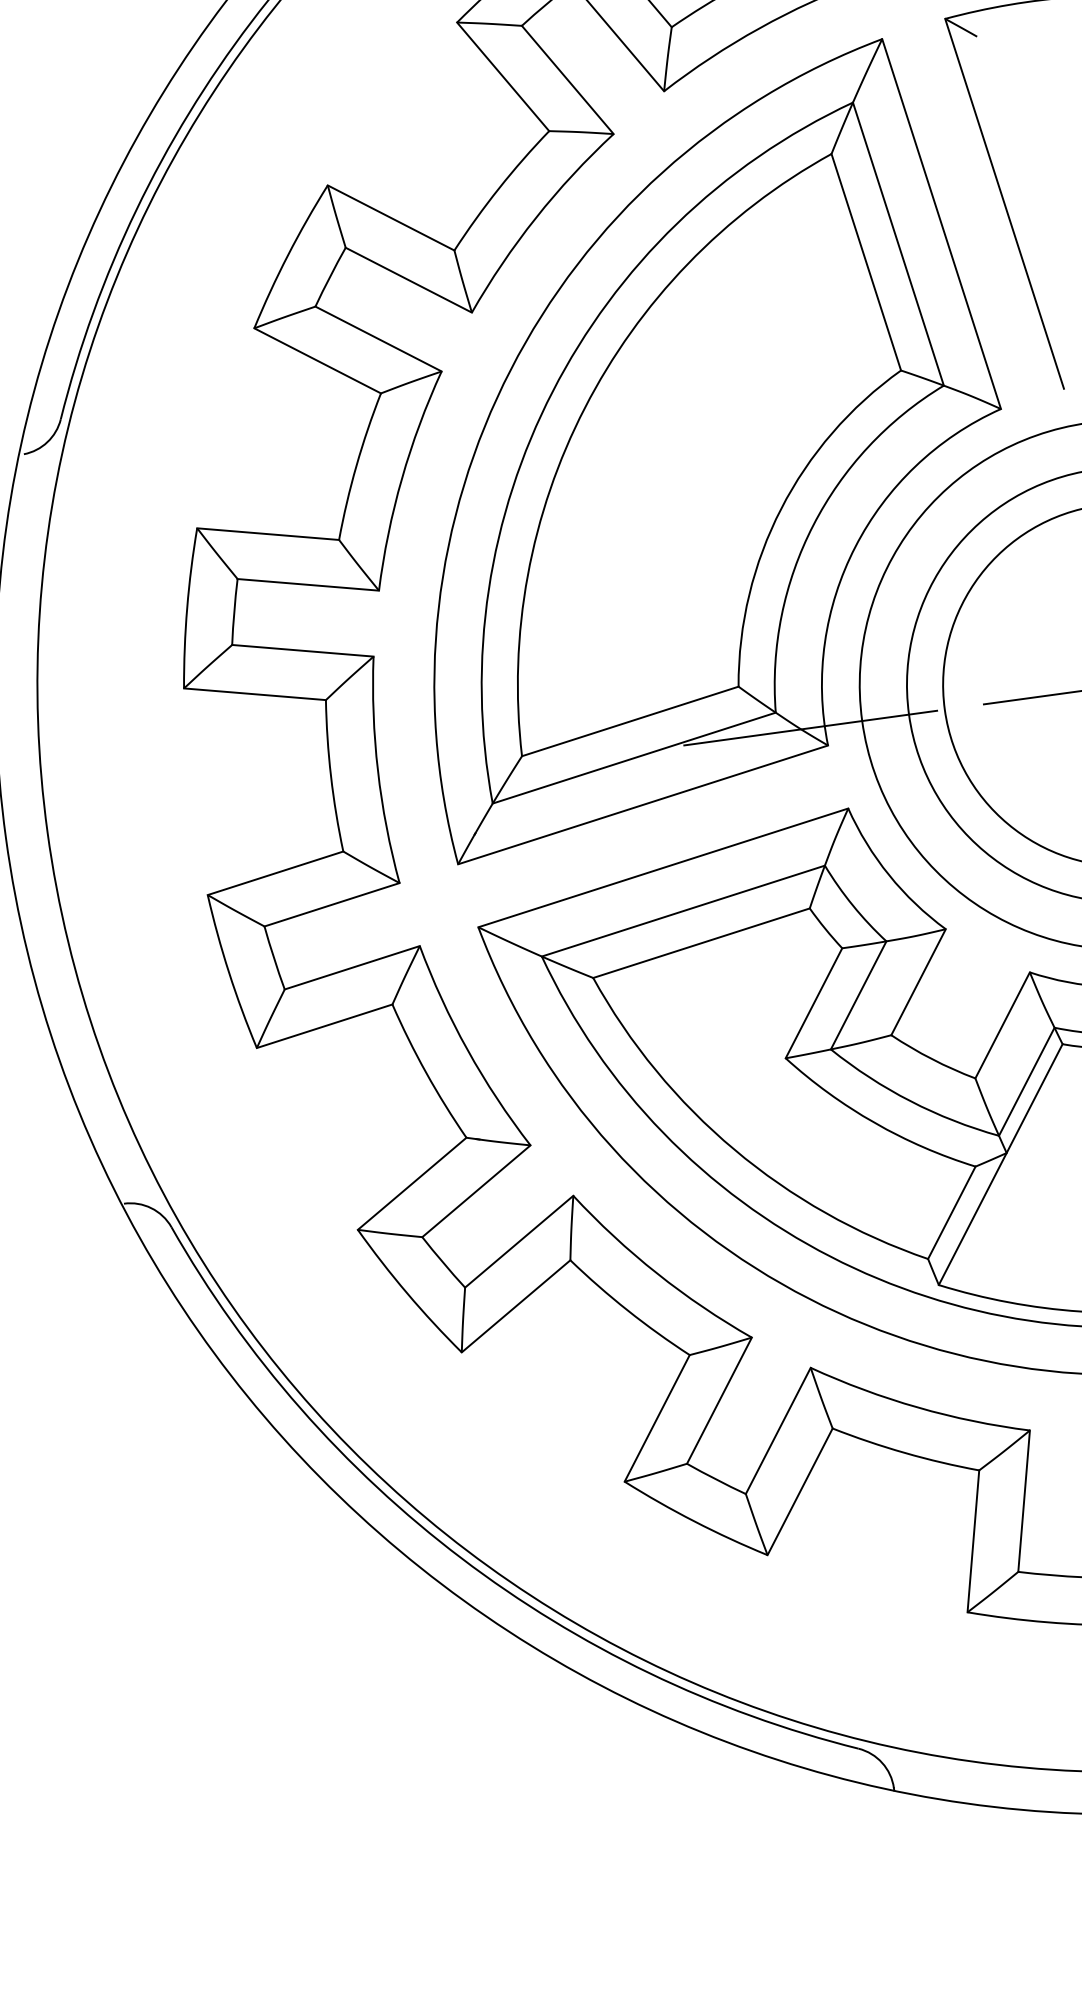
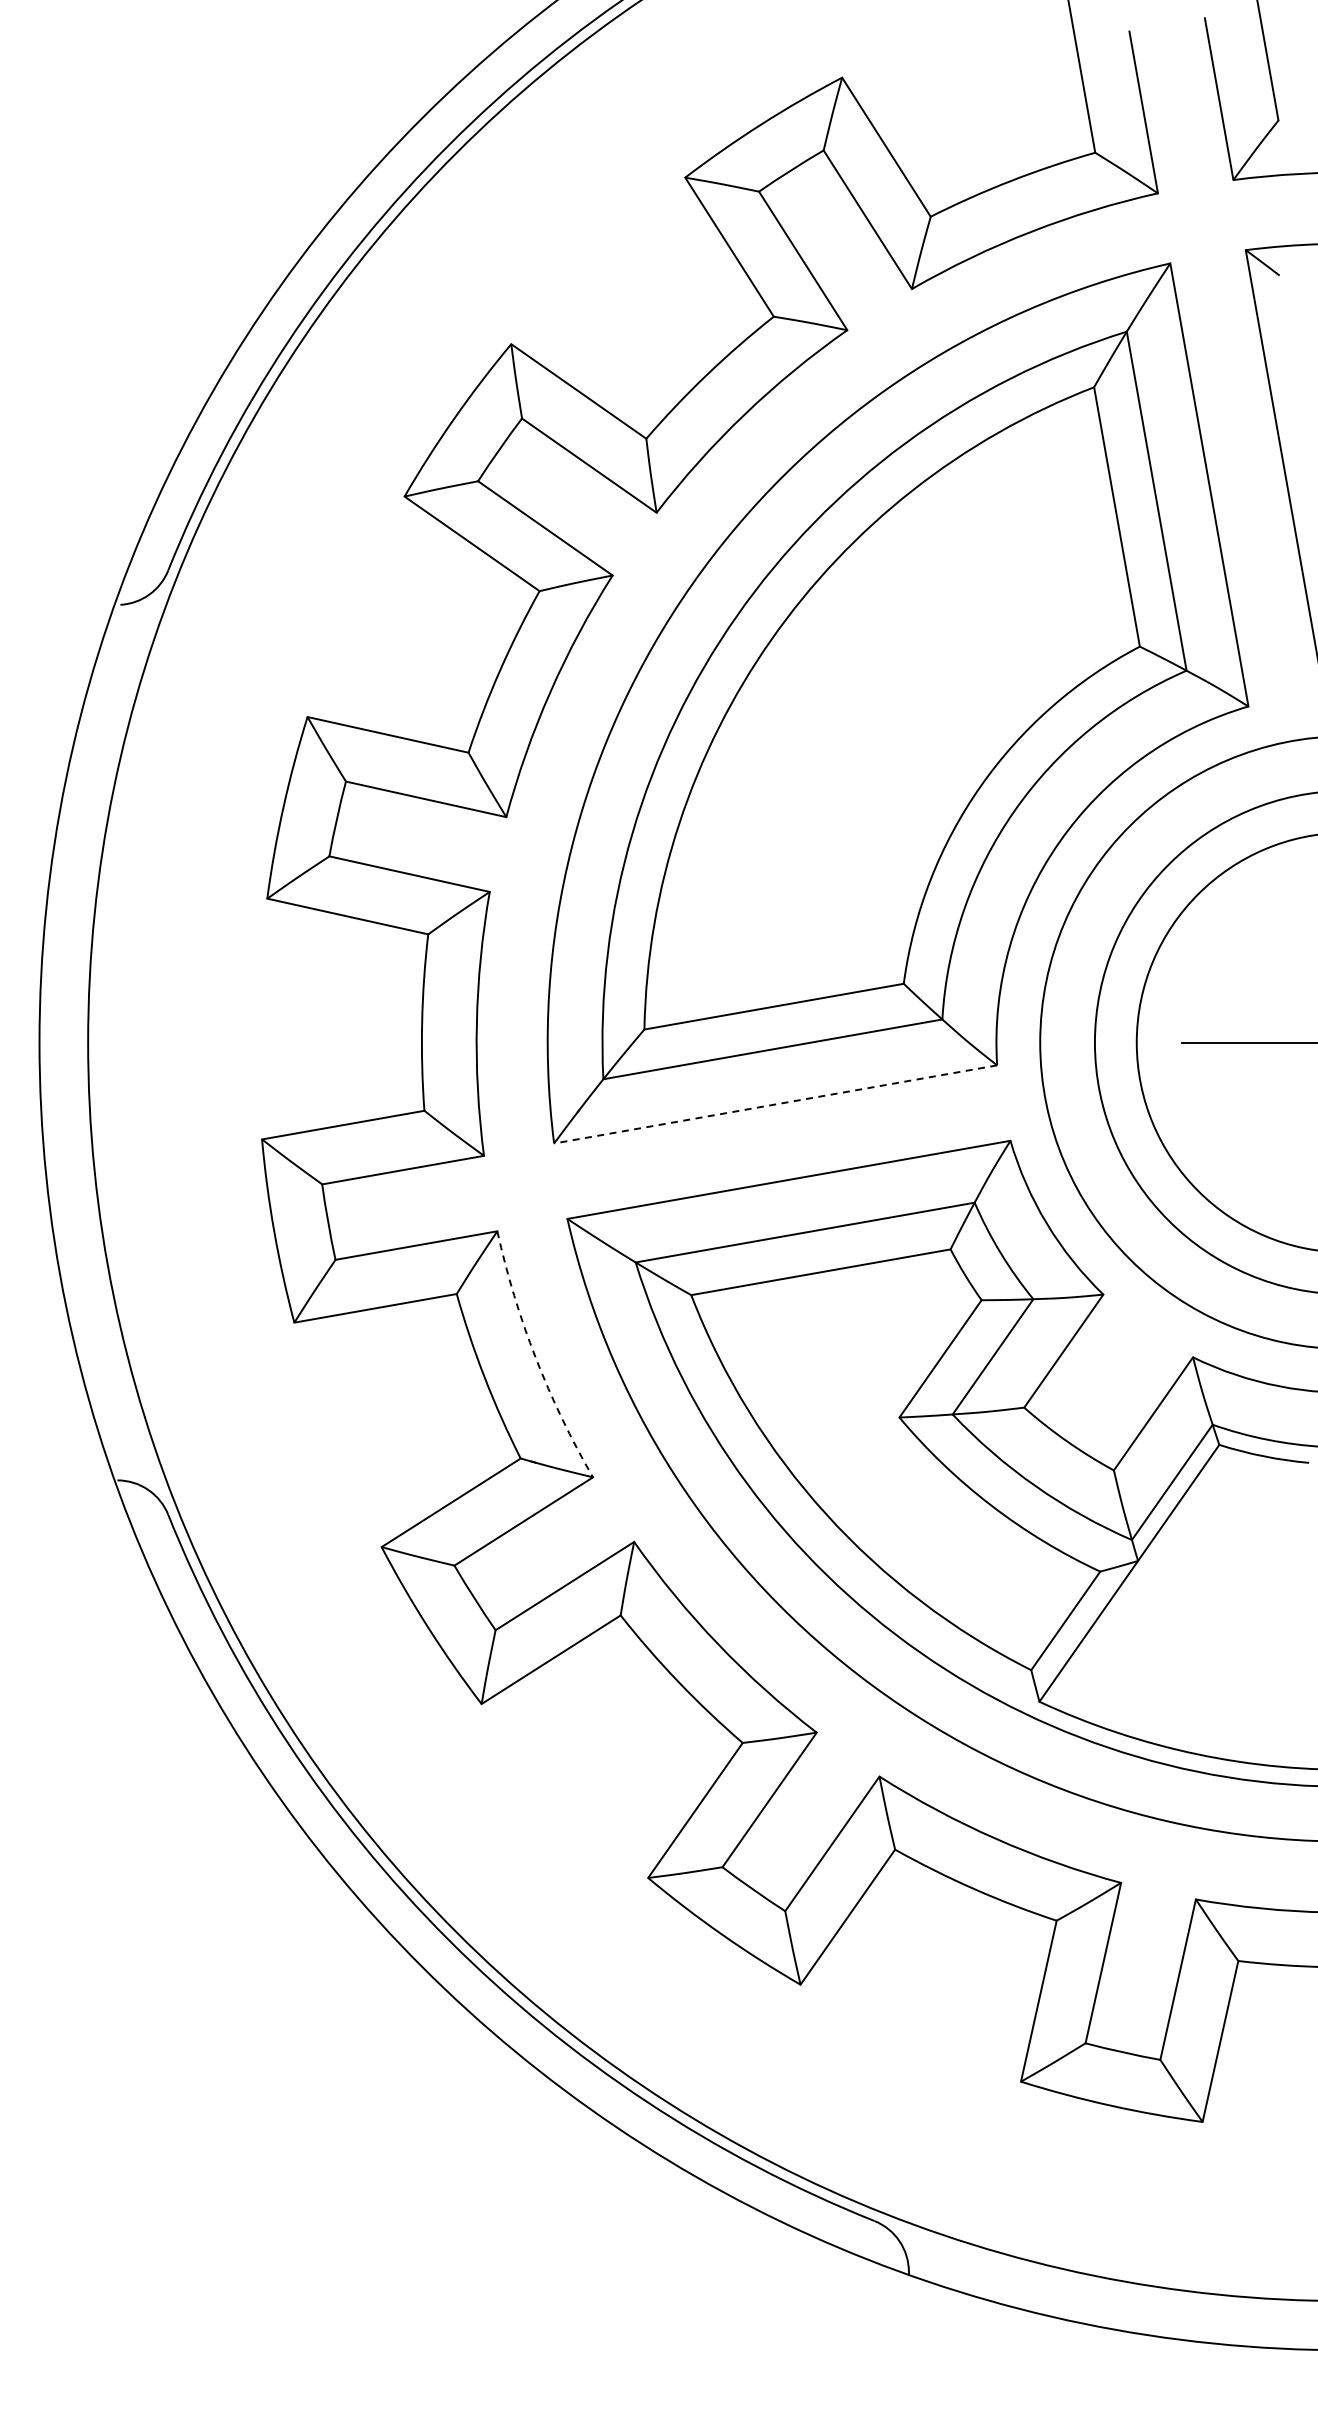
line: (810, 728) -> (979, 1042), removed
line: (642, 804) -> (775, 1104), solid -> dashed
arc: (467, 1049) -> (535, 1357), solid -> dashed

